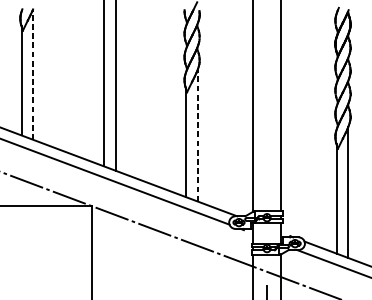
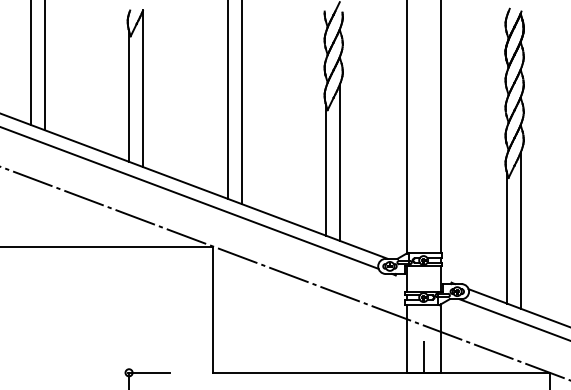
line: (33, 74) -> (143, 88), dashed -> solid
line: (197, 135) -> (340, 162), dashed -> solid

